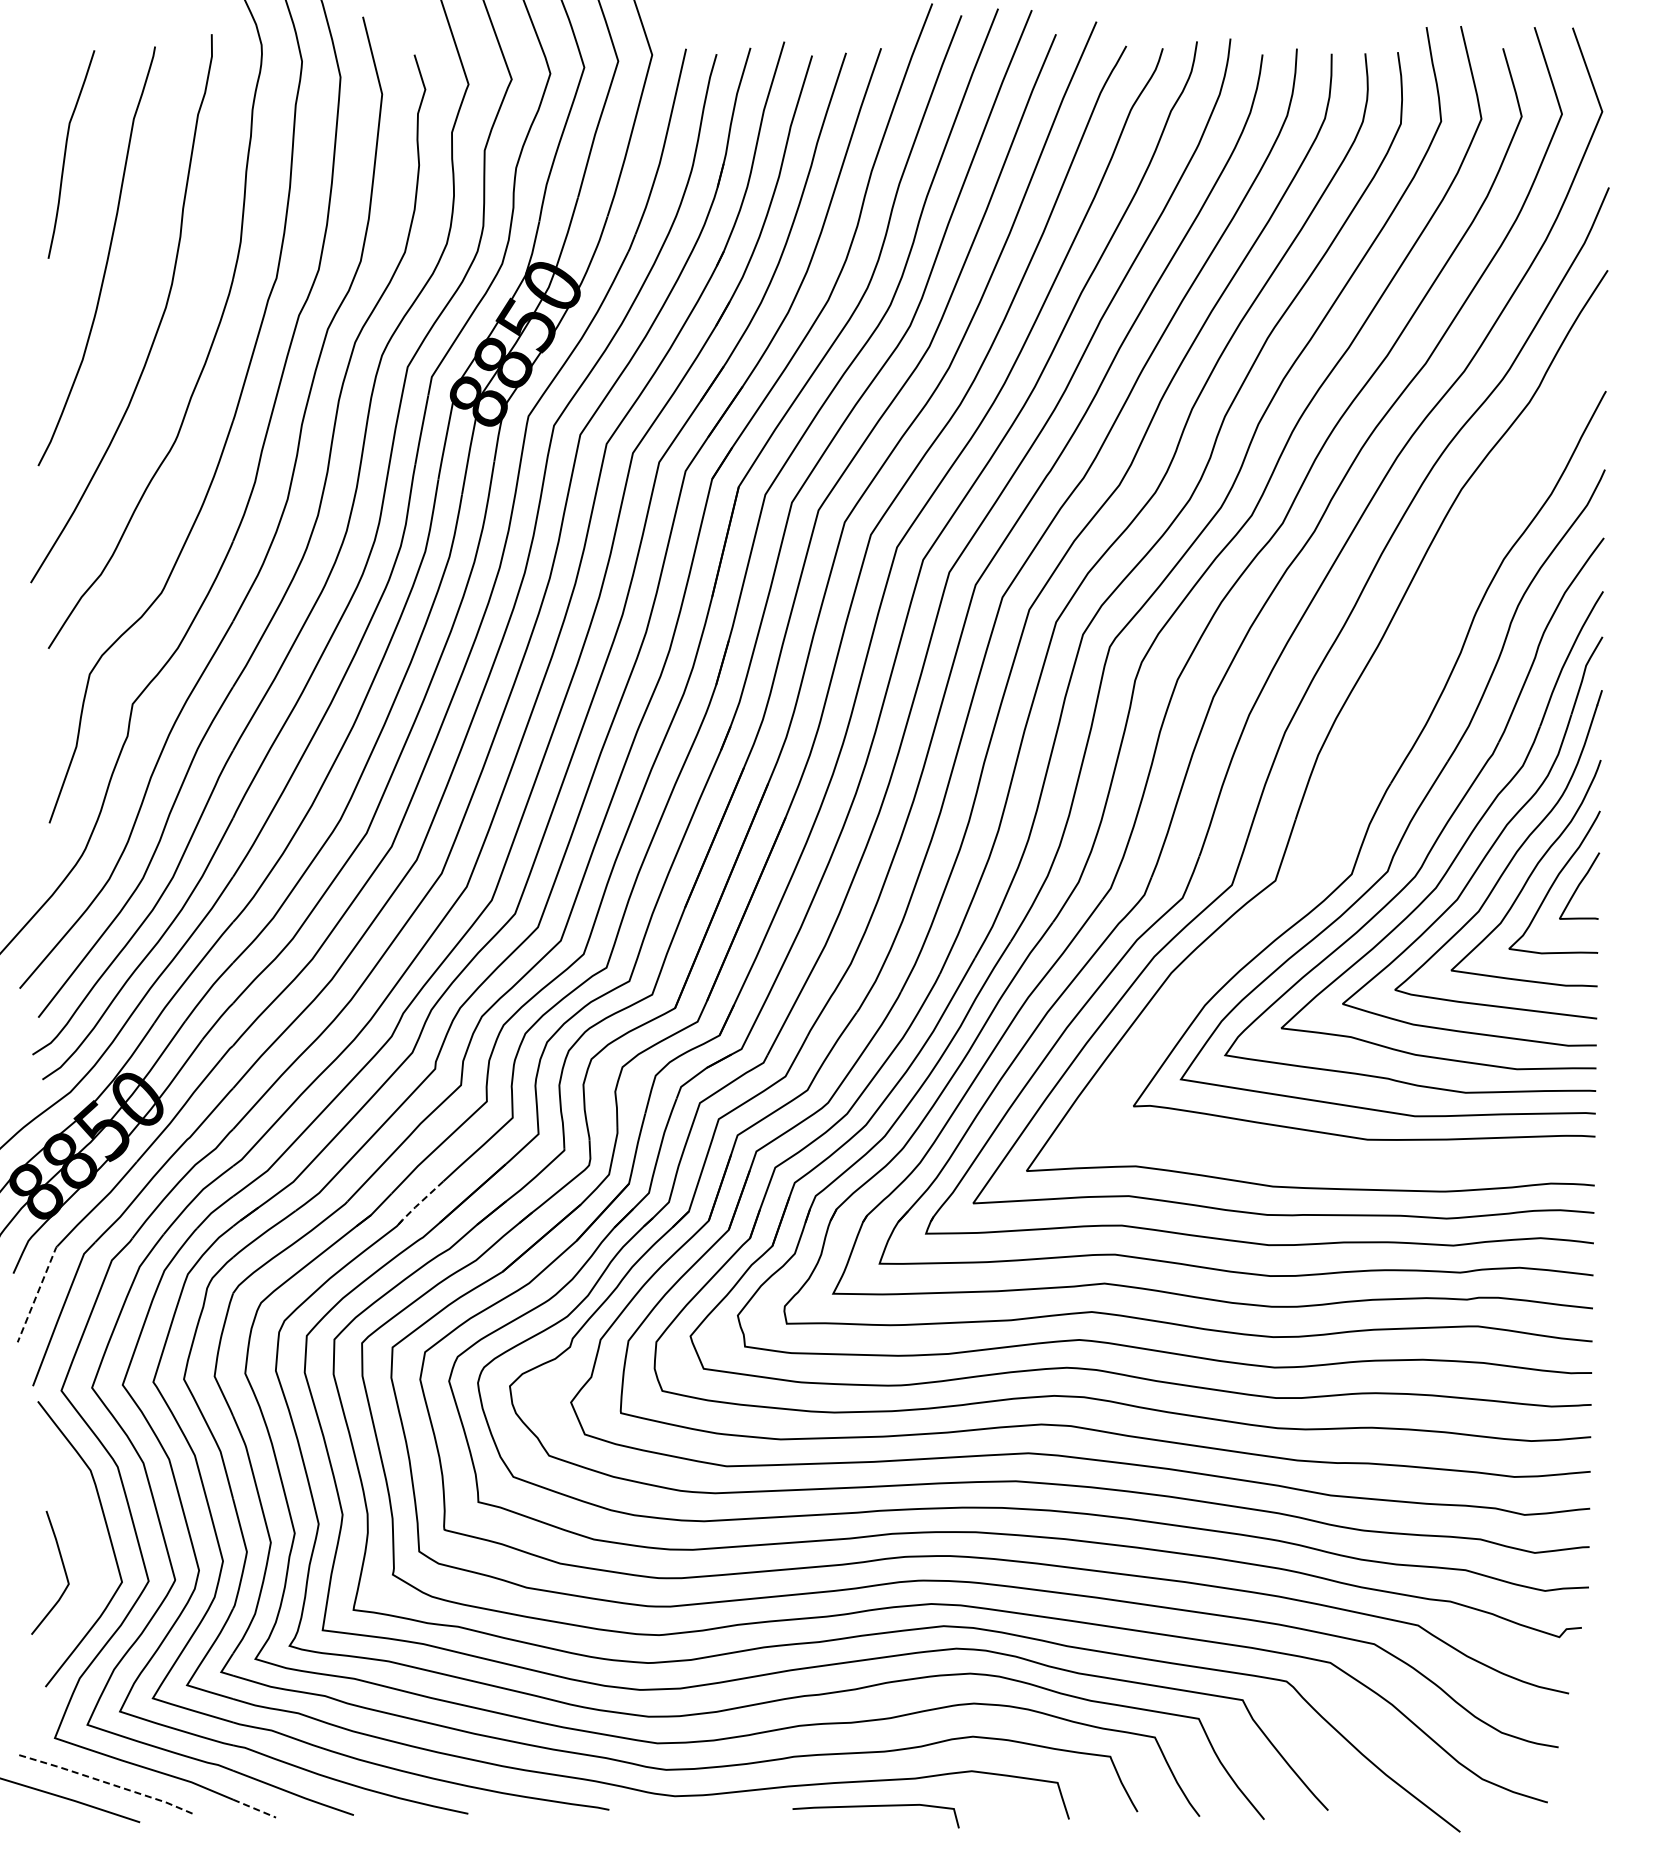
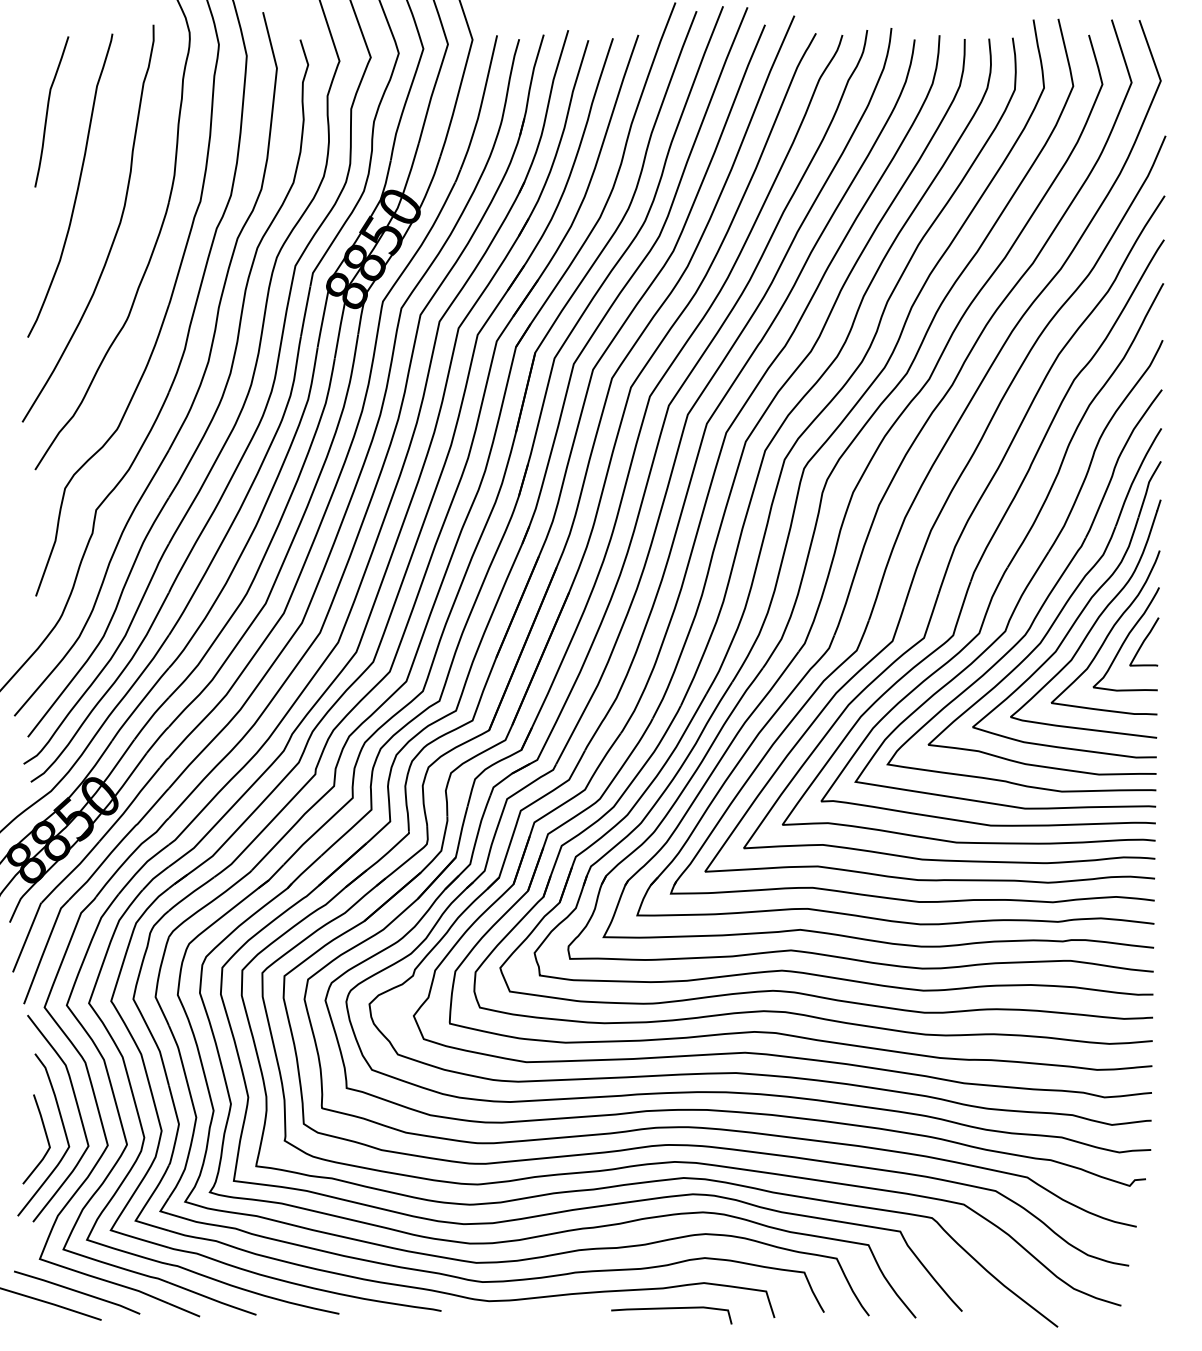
part: (1360, 755) -> (985, 547), added
line: (418, 1204) -> (303, 872), dashed -> solid
line: (37, 1293) -> (27, 937), dashed -> solid
curve: (87, 1558) -> (63, 1128), added
line: (107, 1783) -> (77, 1291), dashed -> solid
curve: (875, 1806) -> (671, 1308), moved
line: (255, 1808) -> (185, 1310), dashed -> solid

